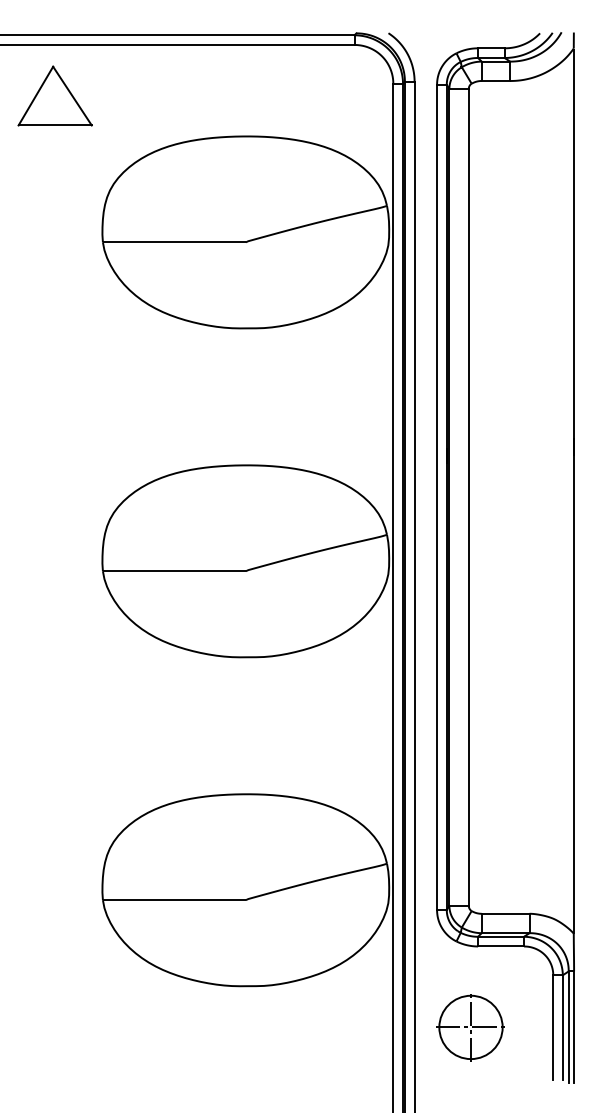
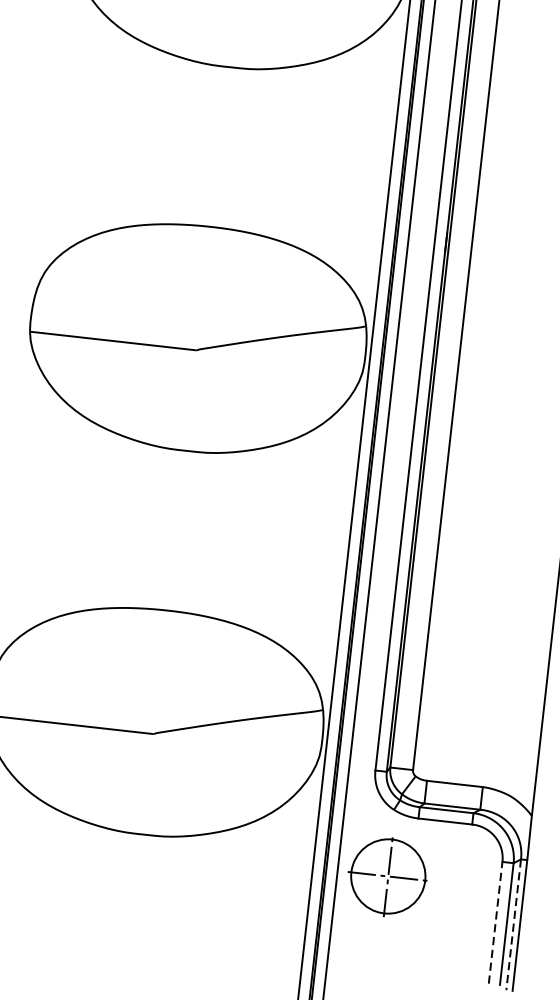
line: (553, 1026) -> (496, 921), solid -> dashed
part: (470, 1027) -> (387, 876), moved
line: (568, 1027) -> (513, 924), solid -> dashed

